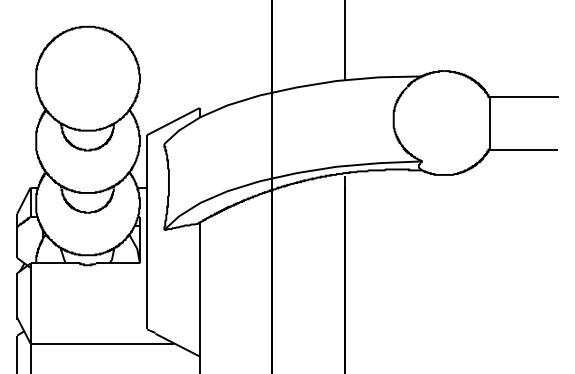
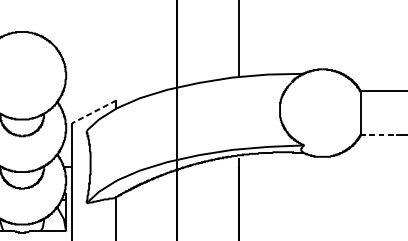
line: (172, 121) -> (93, 111), solid -> dashed
line: (510, 149) -> (378, 135), solid -> dashed

